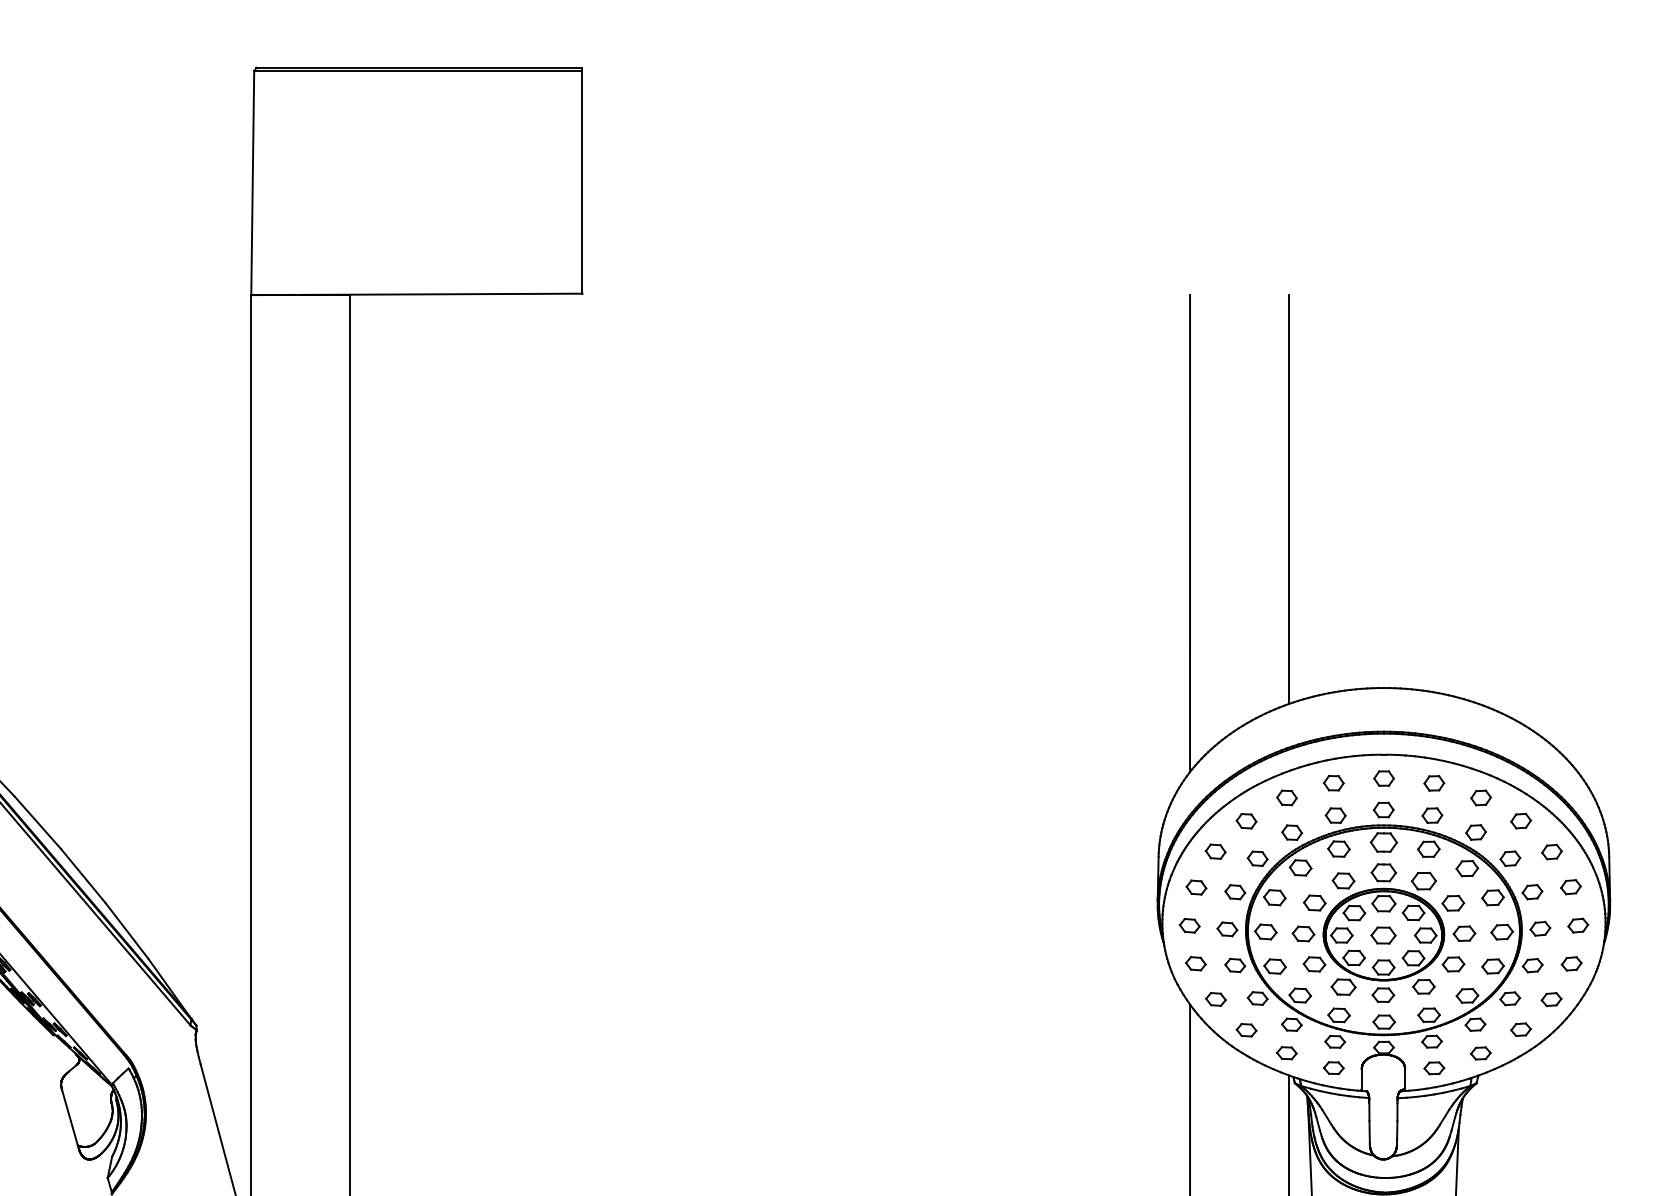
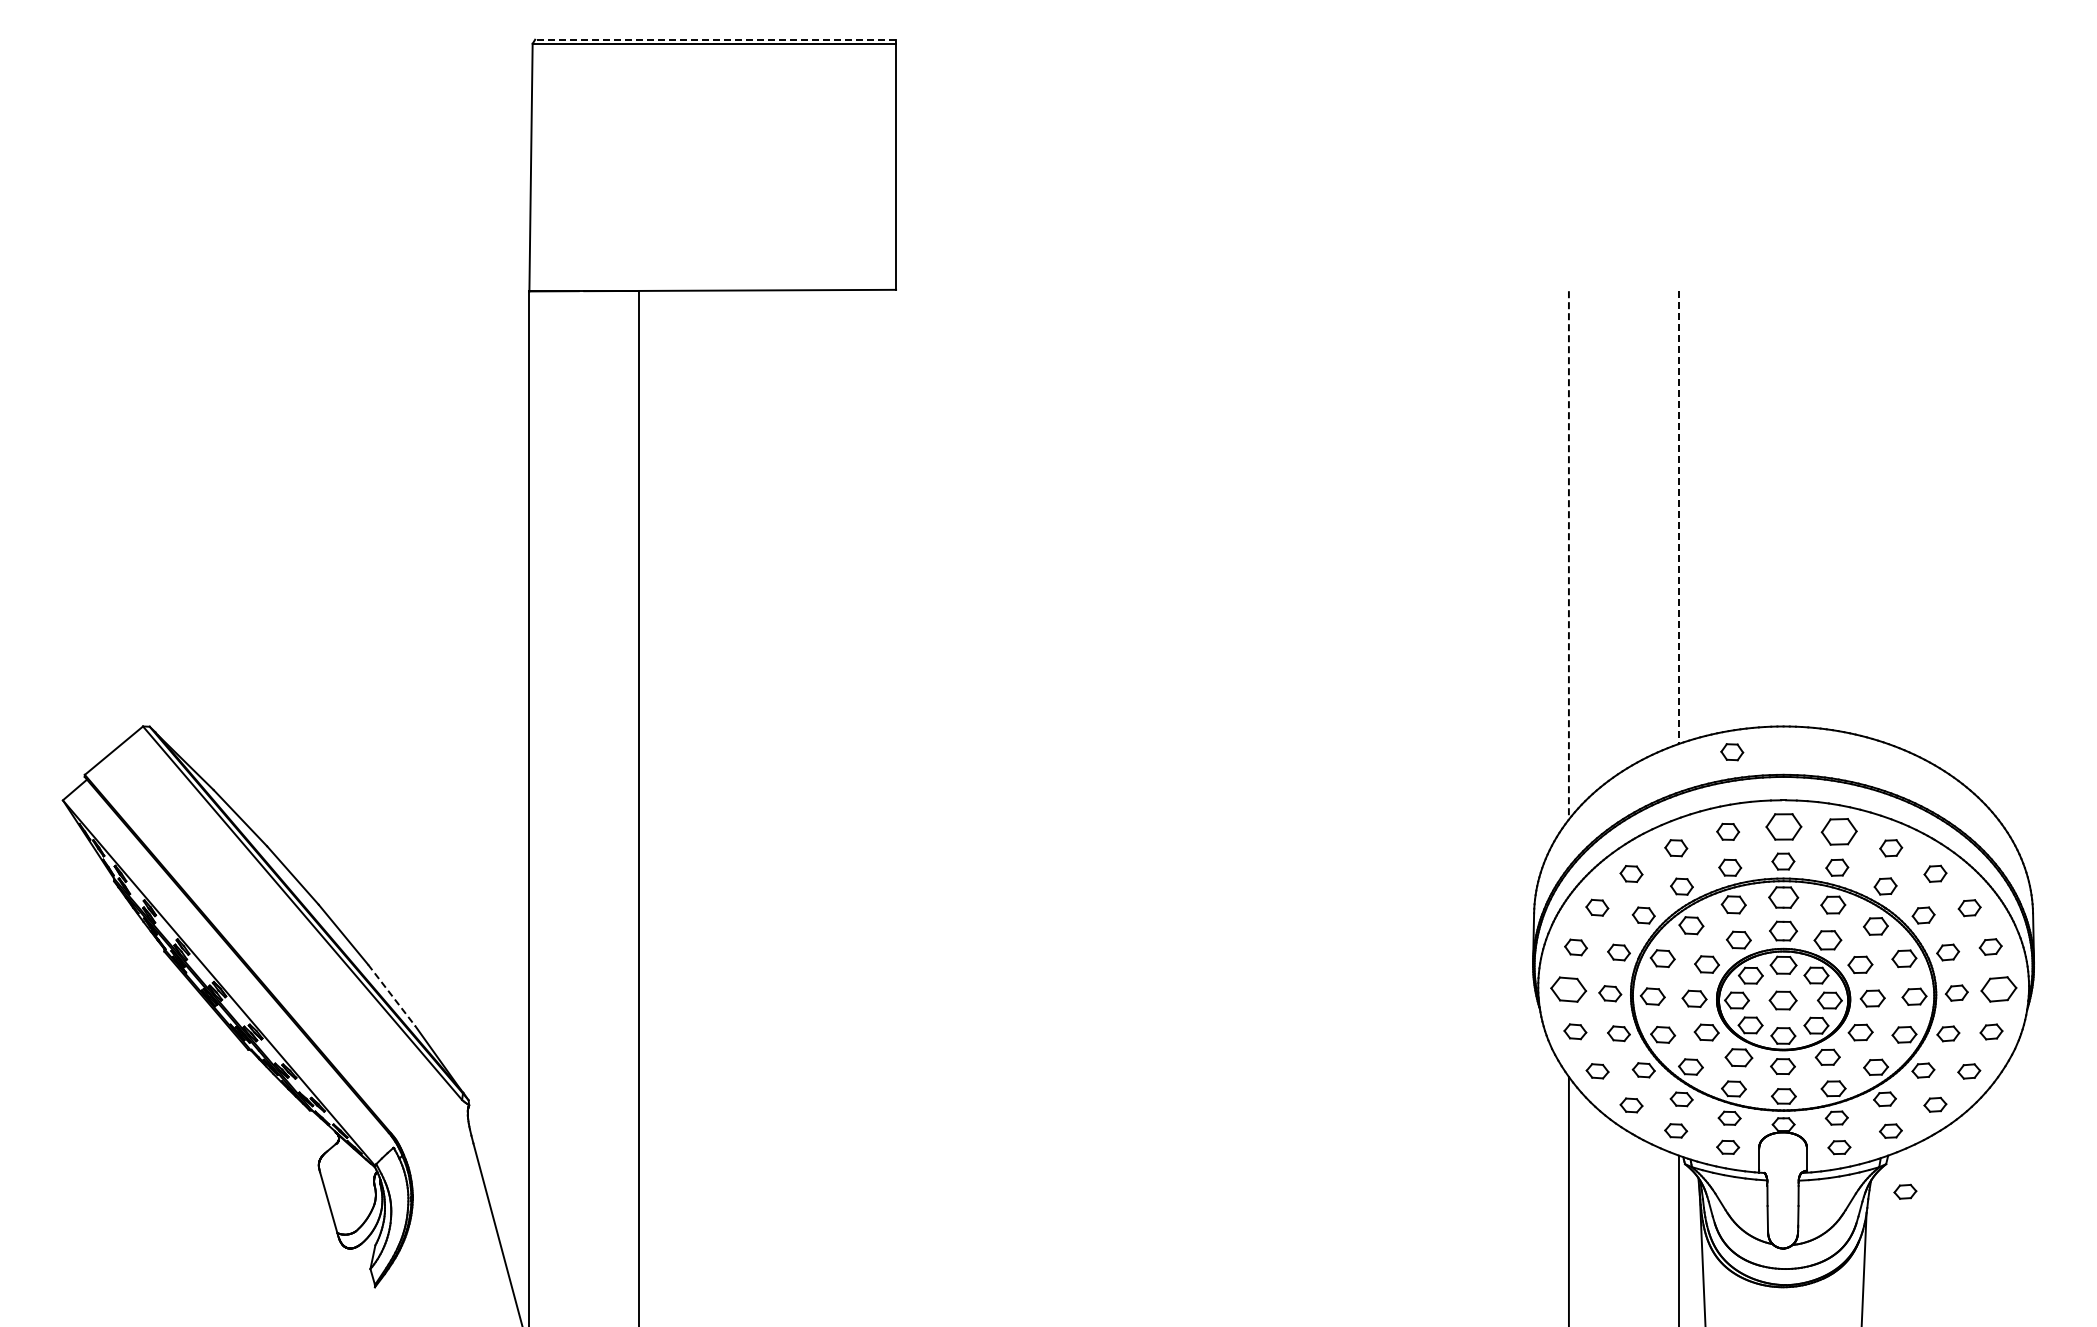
line: (419, 67) -> (715, 39), solid -> dashed
line: (1289, 500) -> (1678, 518), solid -> dashed
line: (1189, 533) -> (1568, 555), solid -> dashed
part: (1337, 711) -> (1732, 752), added
part: (1383, 778) -> (1783, 826), size x1.6
part: (1434, 783) -> (1839, 832), size x1.6
part: (1189, 925) -> (1568, 989), size x1.6
part: (1578, 925) -> (1998, 989), size x1.6
line: (126, 930) -> (391, 995), solid -> dashed
part: (1494, 1107) -> (1905, 1191), added

